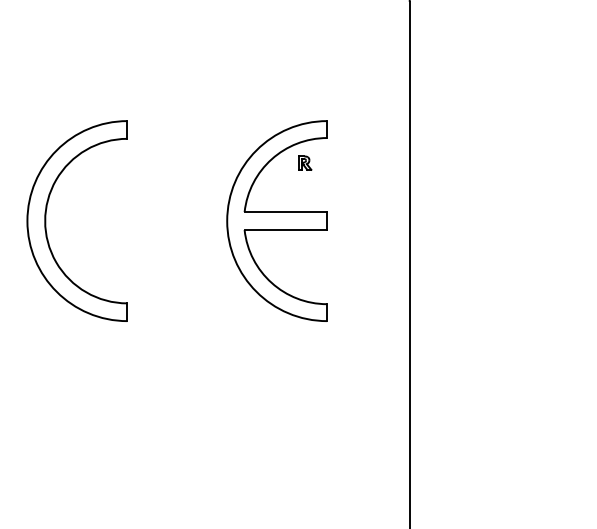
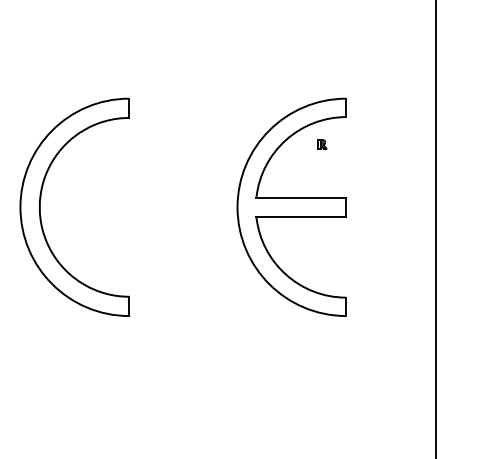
part: (305, 162) -> (322, 143), size x0.6

